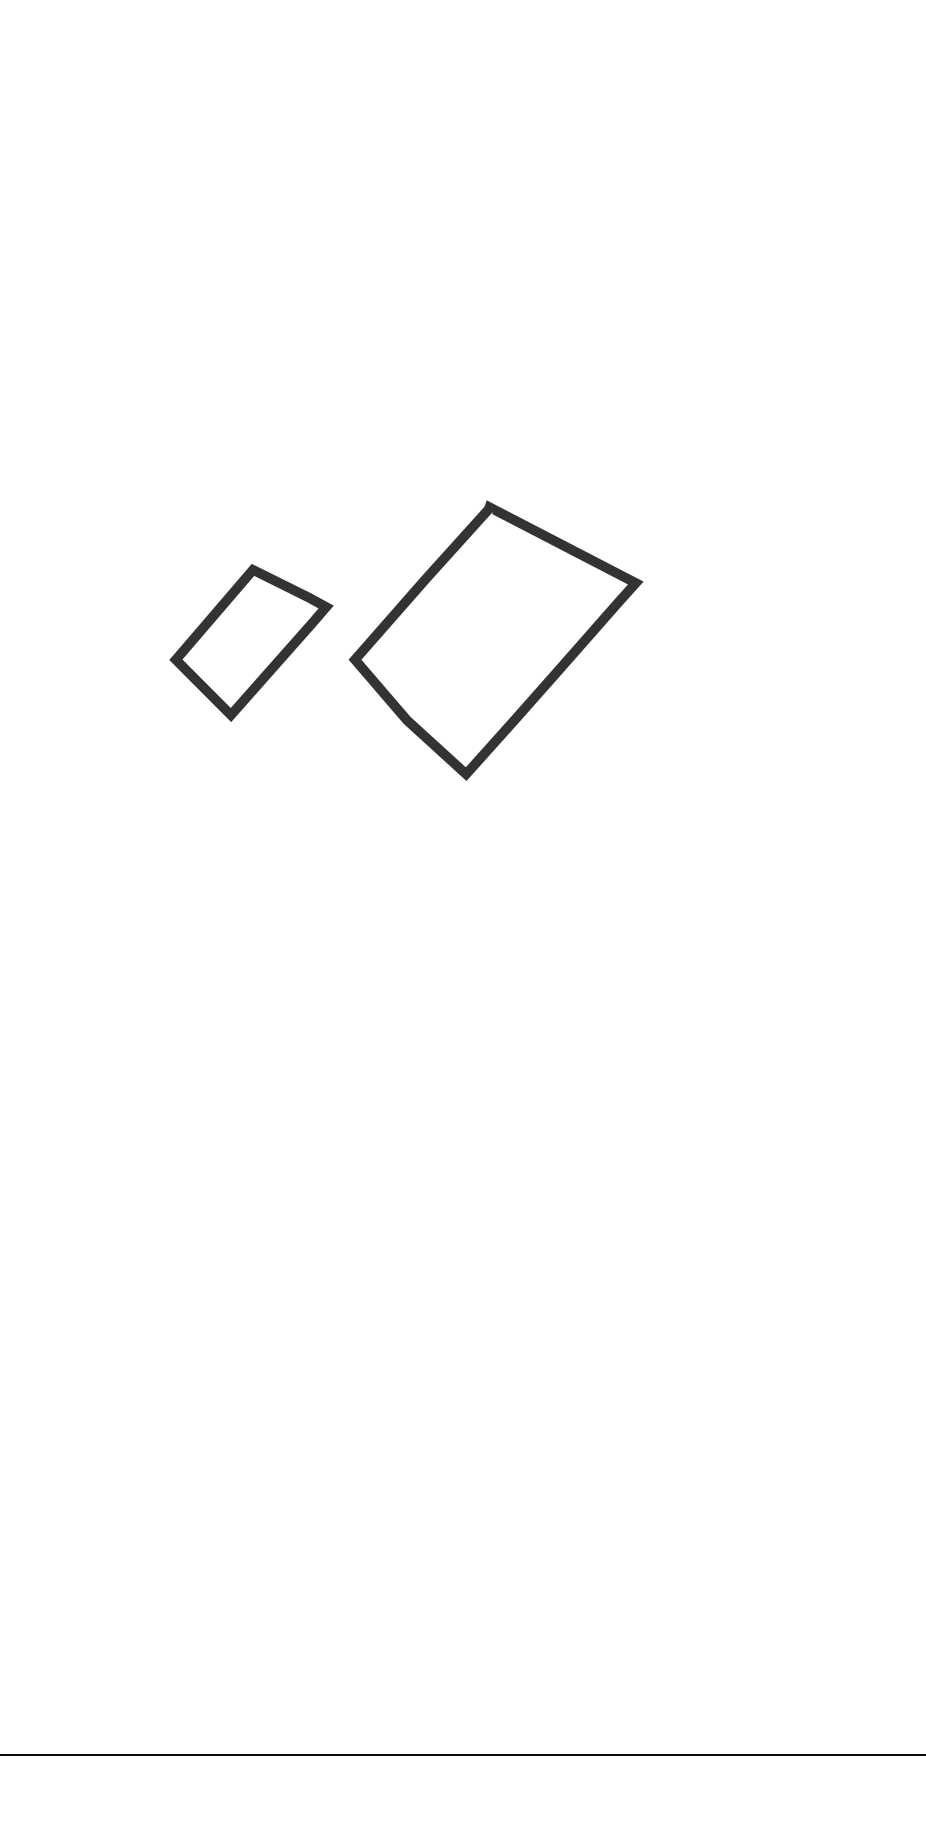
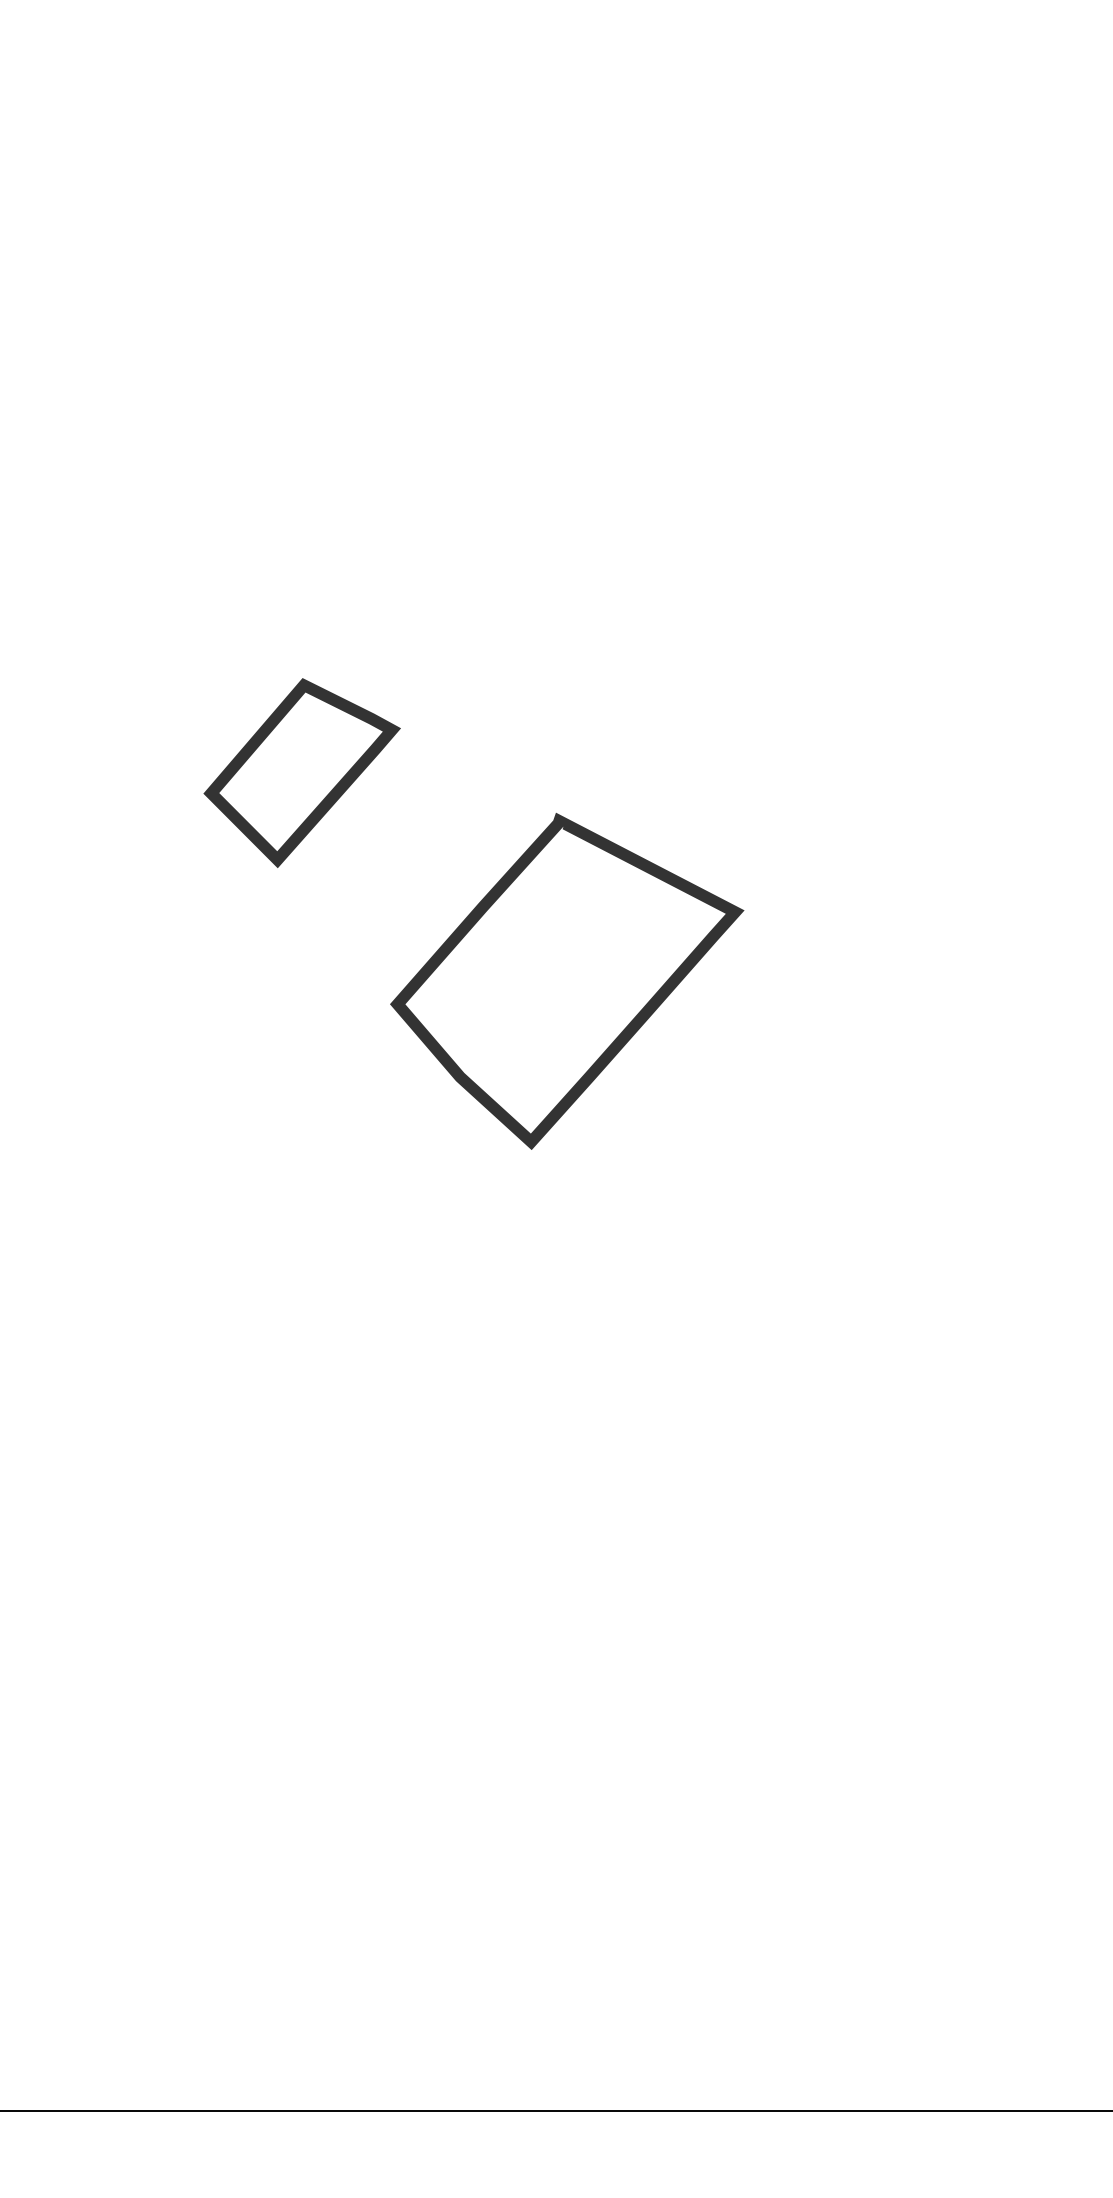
part: (496, 640) -> (567, 981), moved

